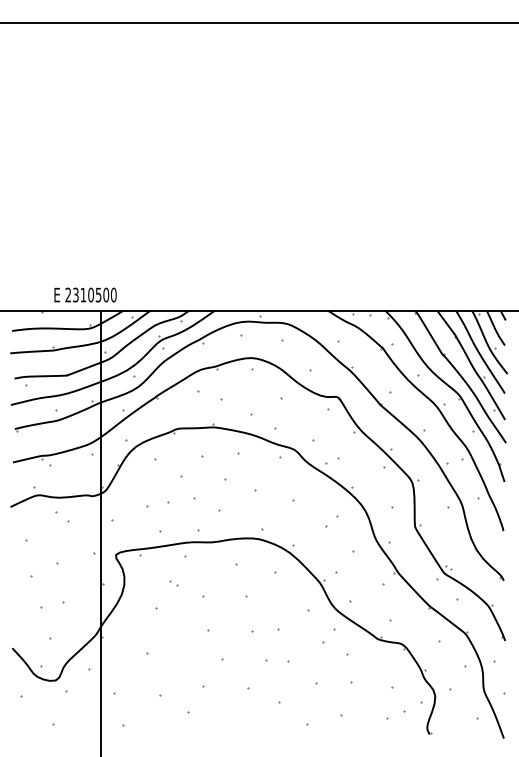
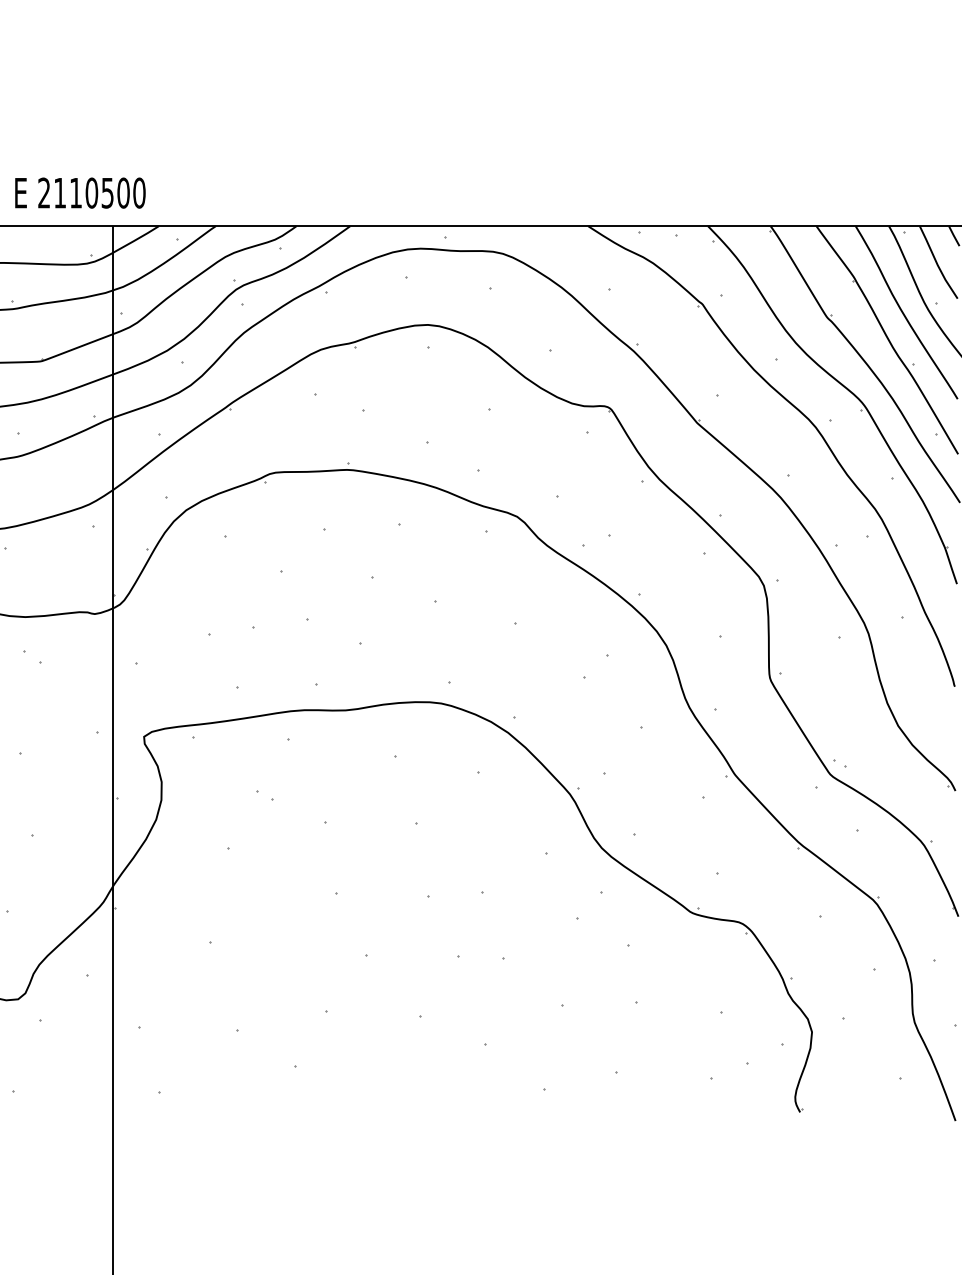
text: (75, 294) -> (59, 191), 2310500 -> 2110500
part: (62, 516) -> (32, 656), size x0.62

